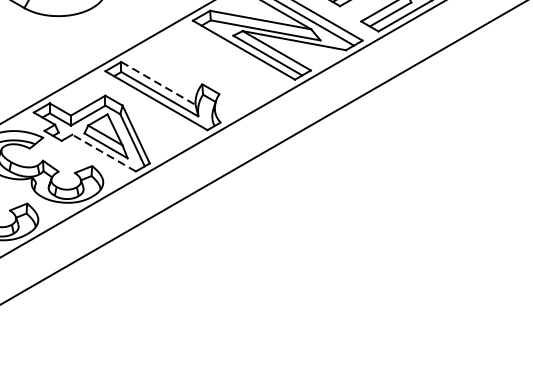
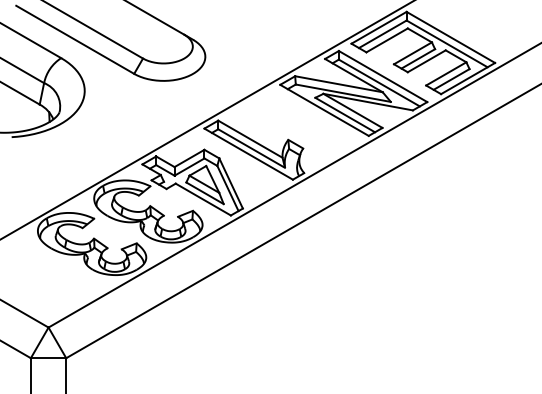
line: (158, 83) -> (250, 139), dashed -> solid
line: (104, 153) -> (203, 199), dashed -> solid

